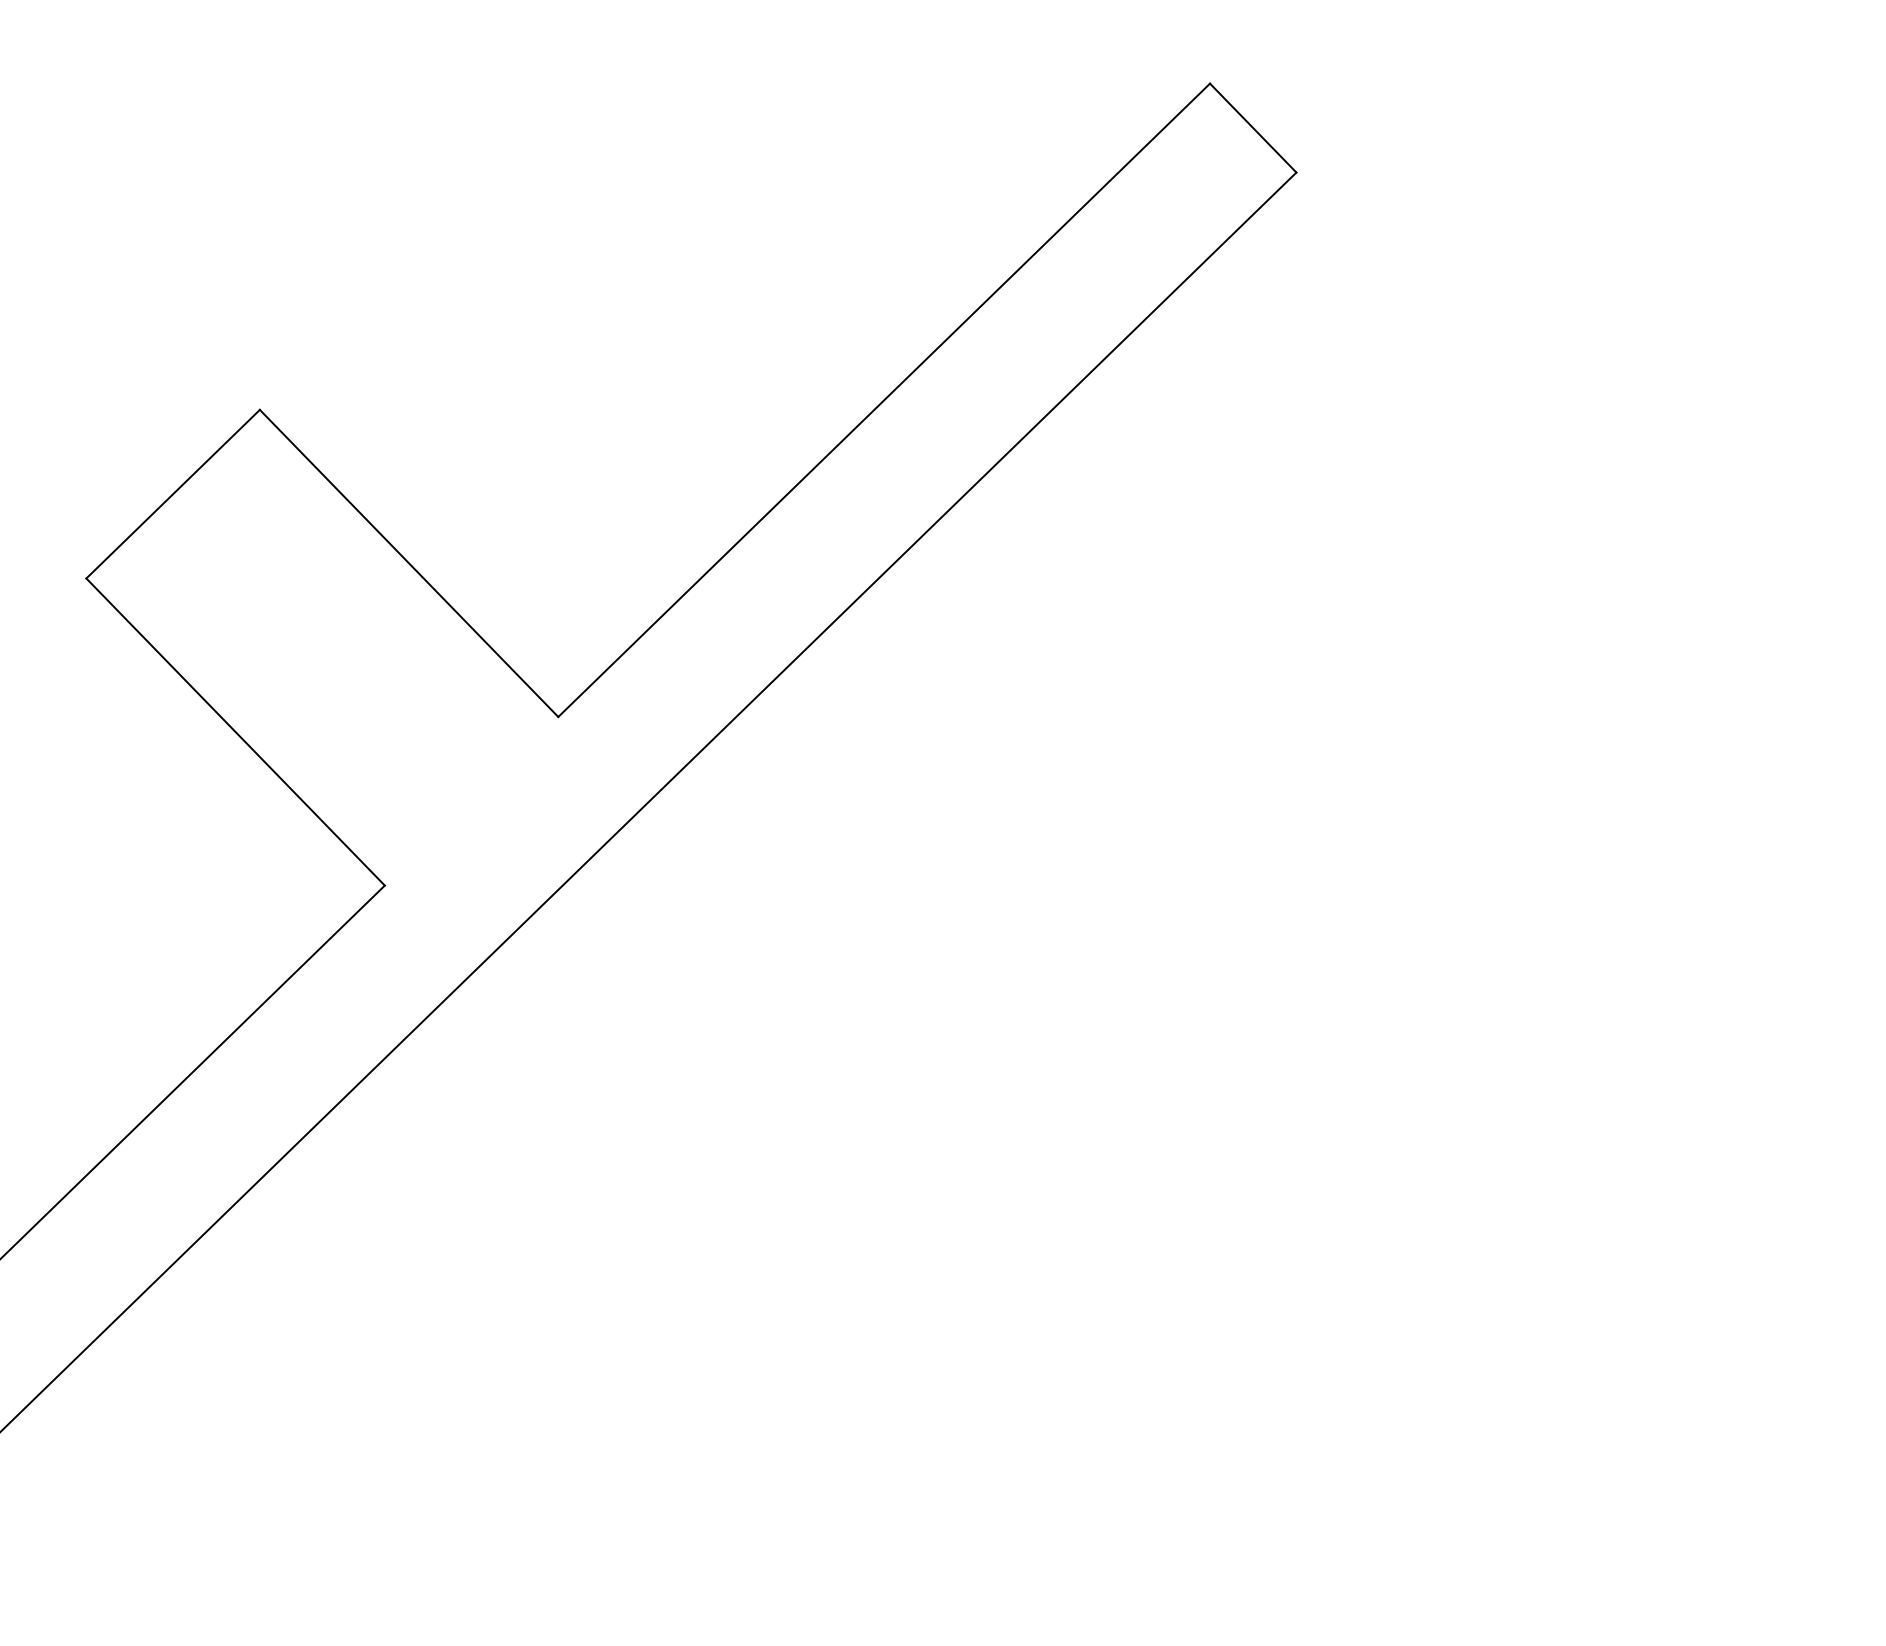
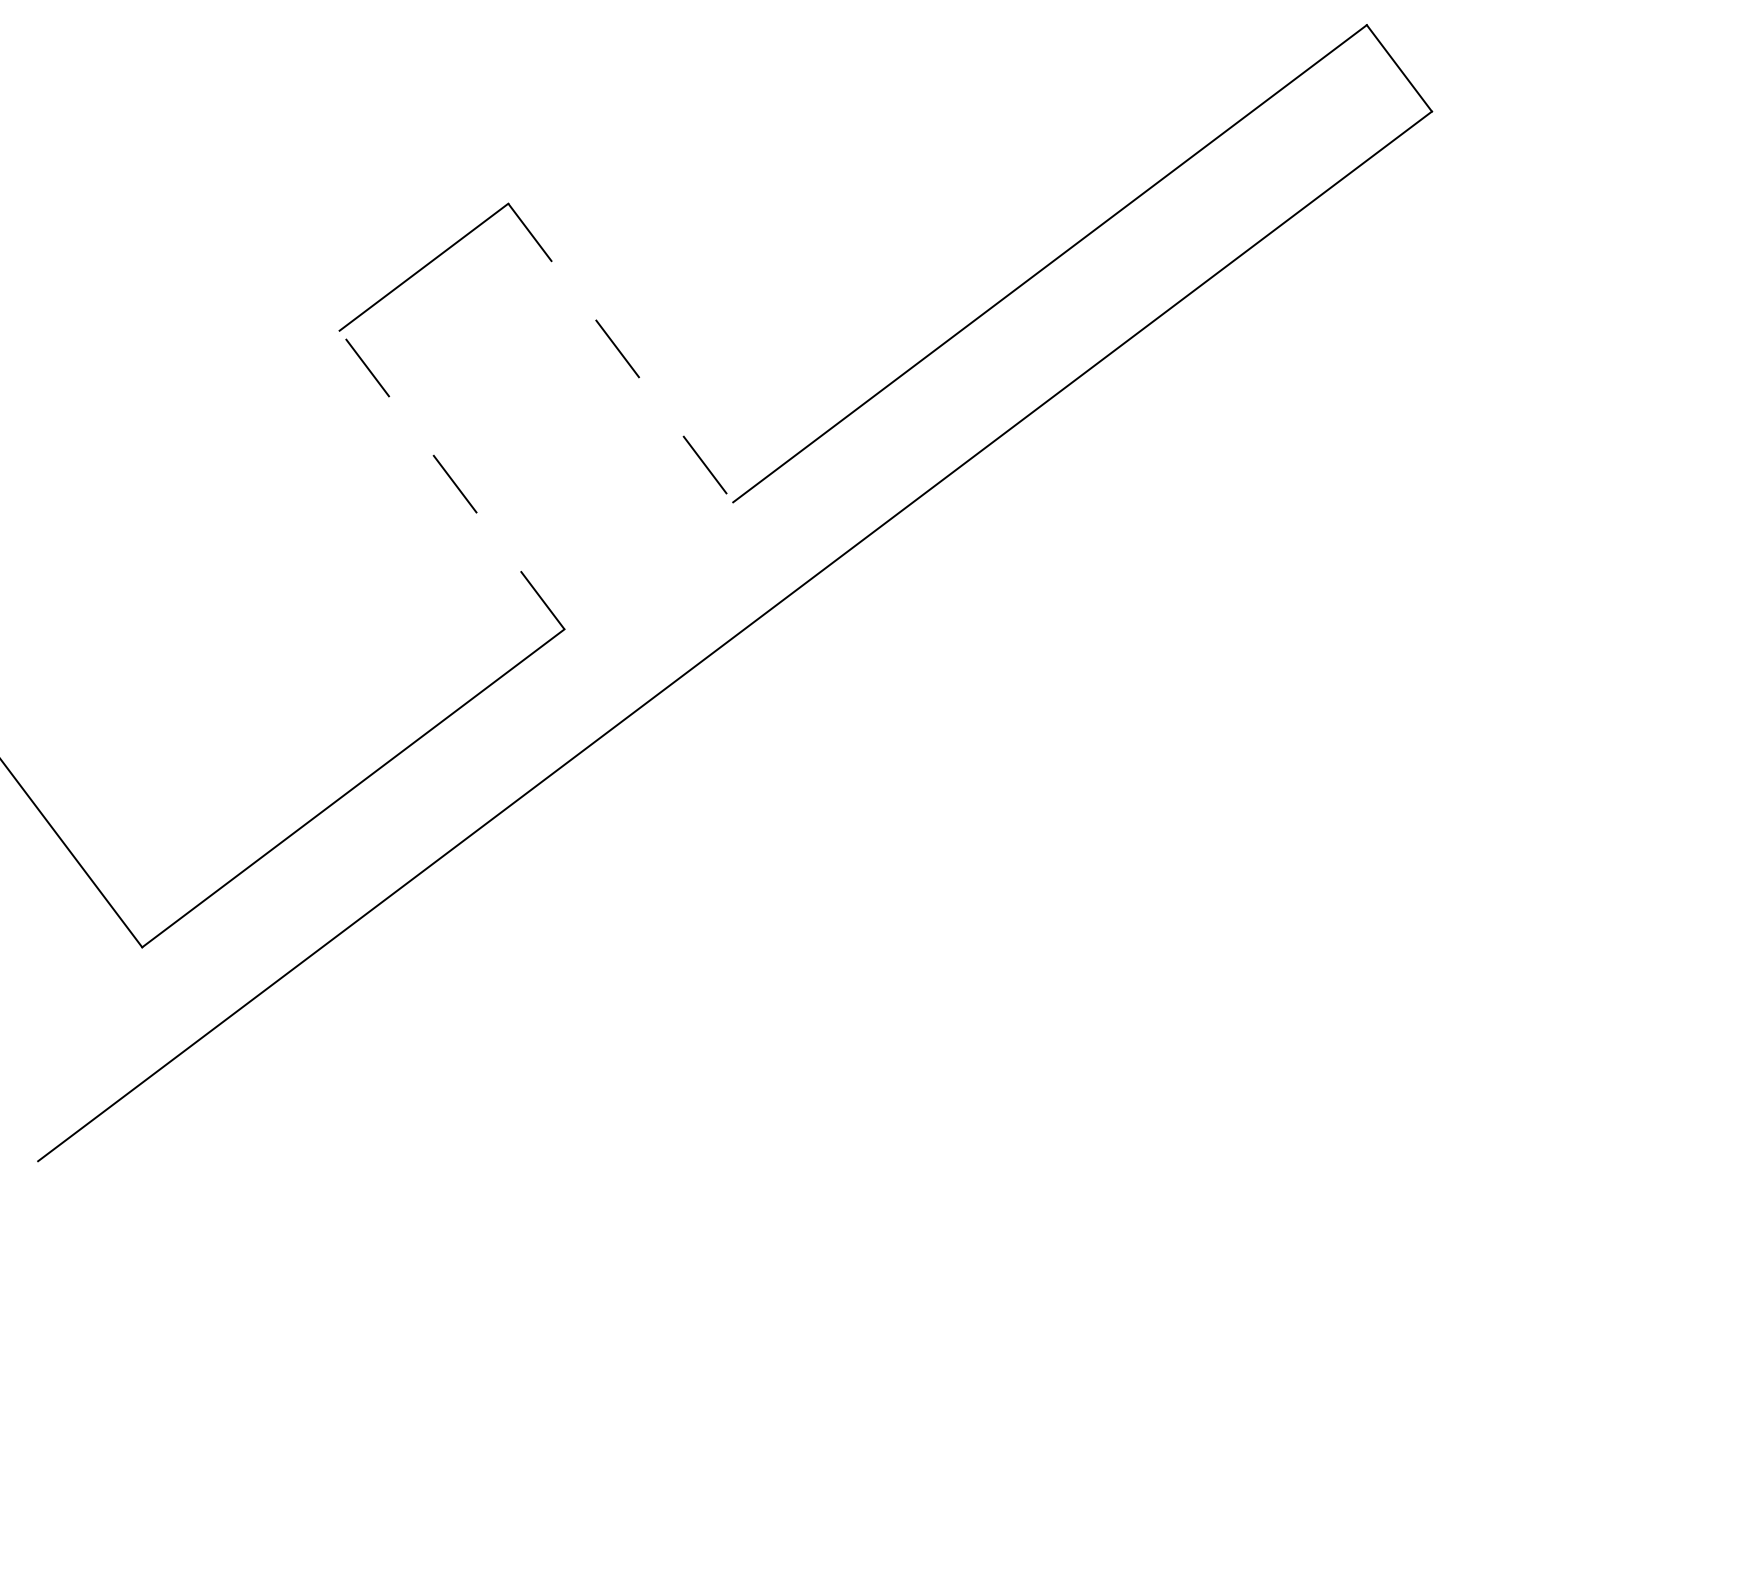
line: (408, 564) -> (620, 353), solid -> dashed
line: (236, 732) -> (452, 480), solid -> dashed

